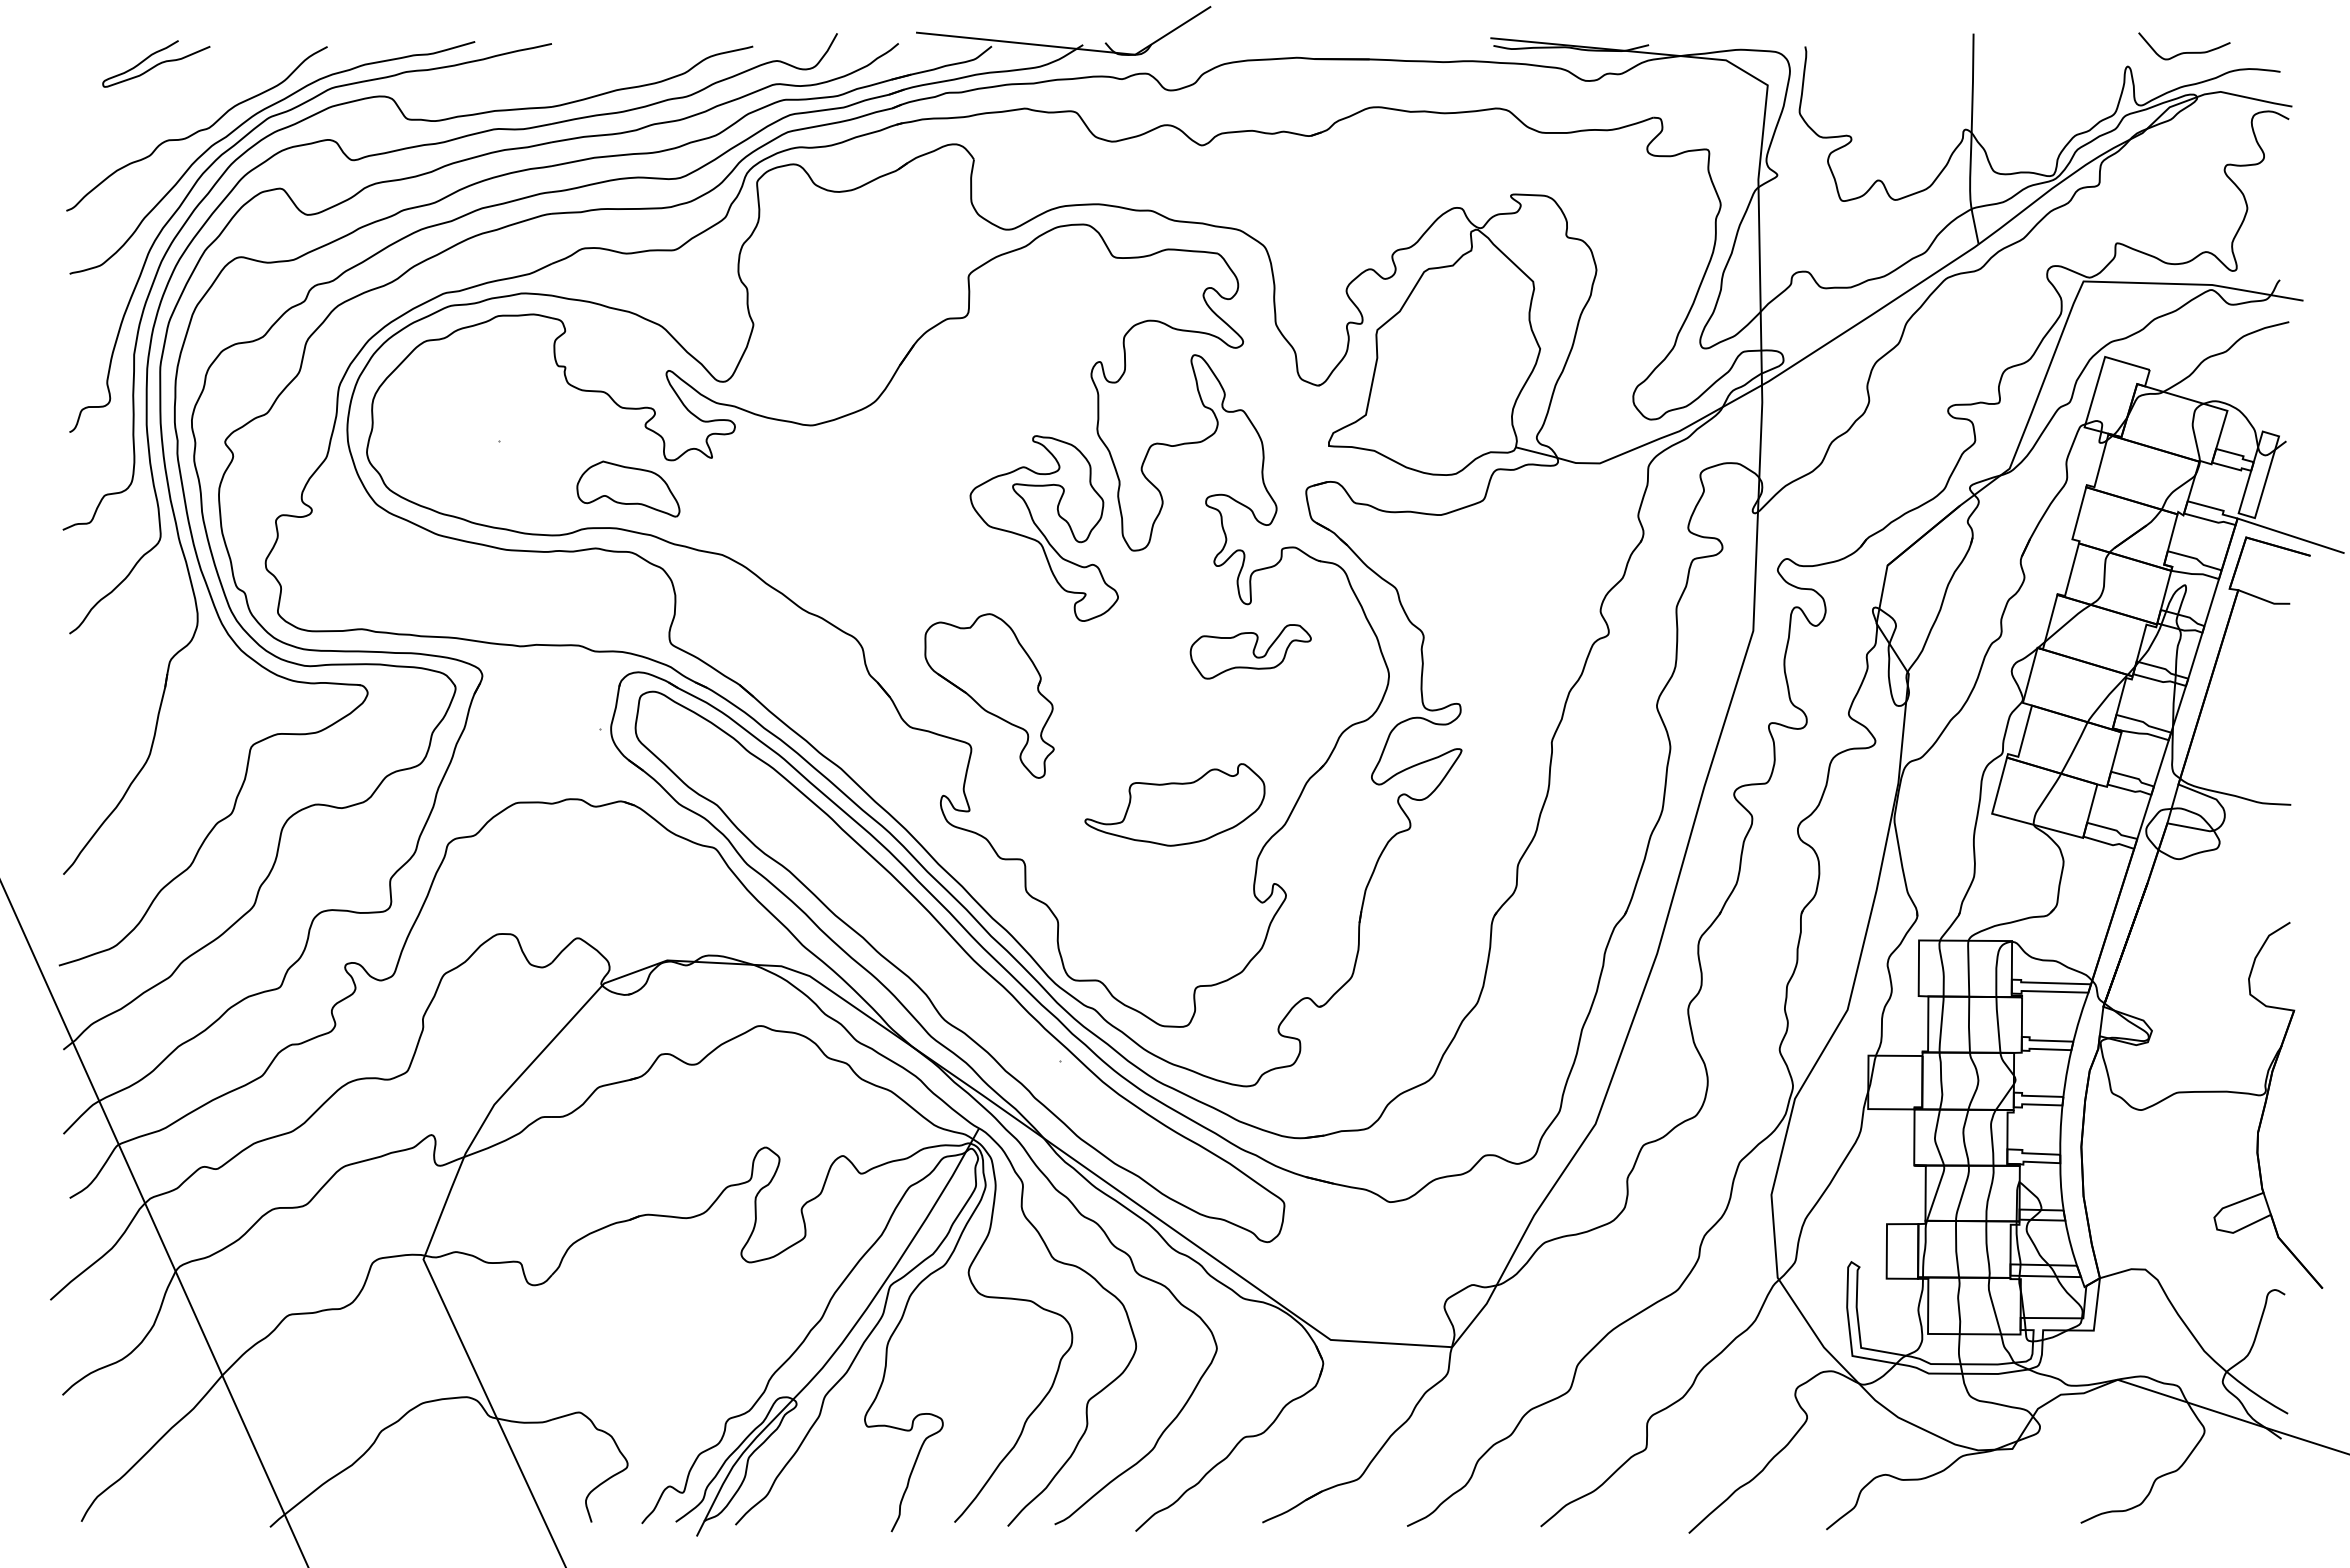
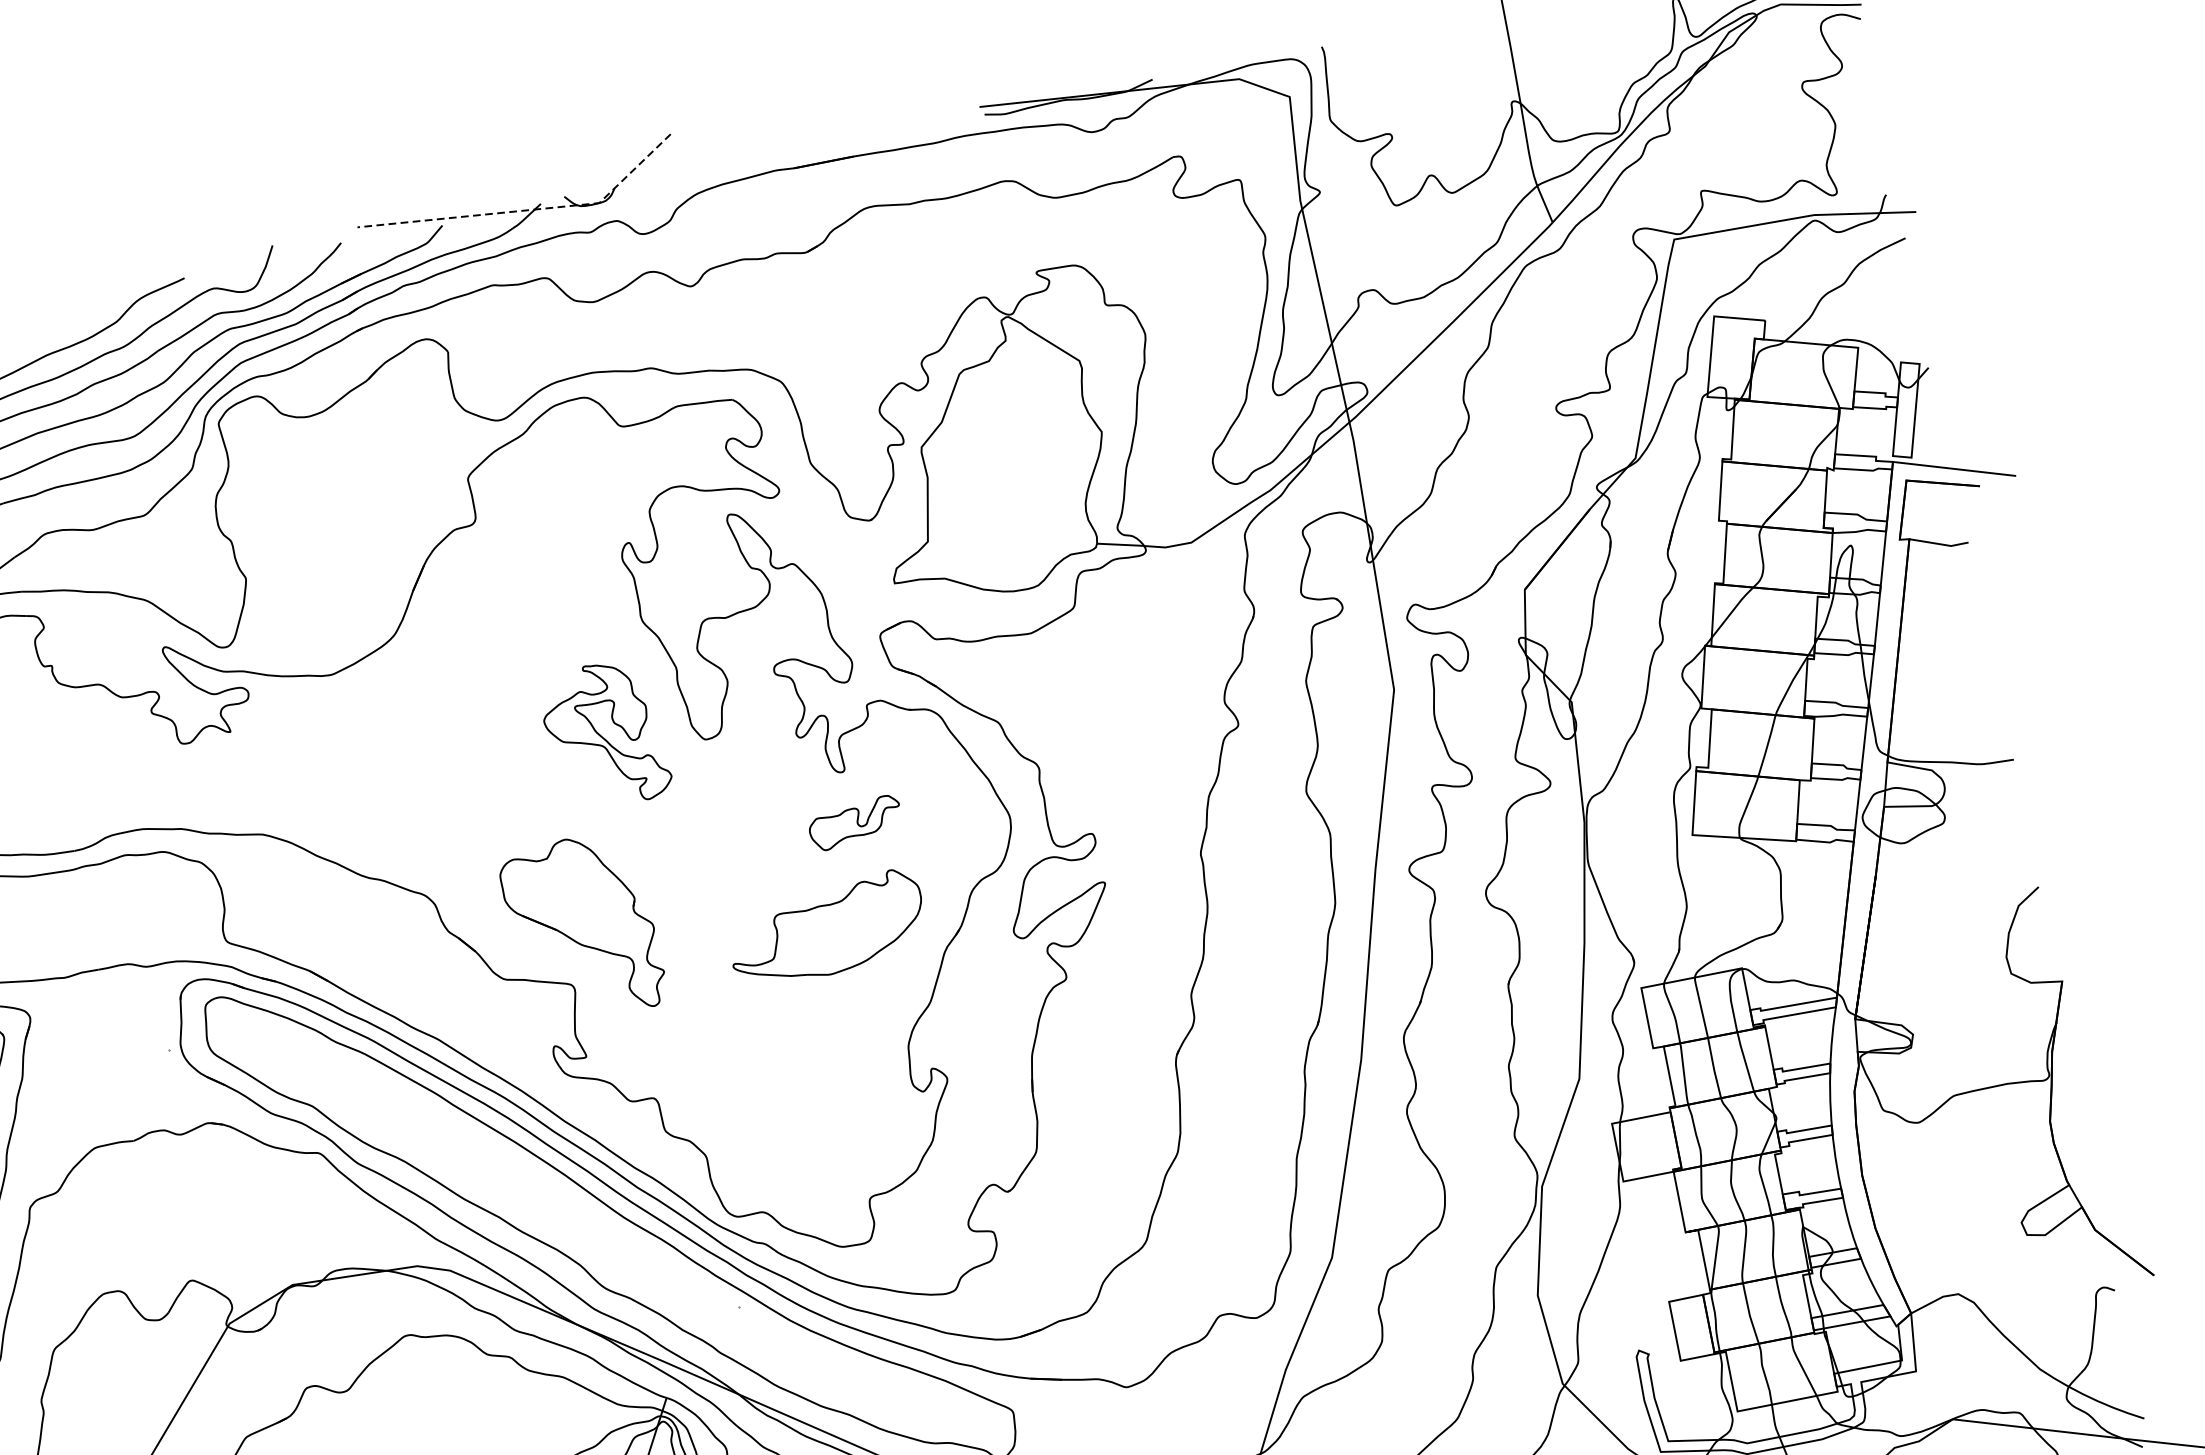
line: (1070, 48) -> (527, 210), solid -> dashed
part: (628, 488) -> (146, 783), removed
part: (1043, 528) -> (604, 735), size x0.7
part: (1250, 651) -> (855, 822), size x0.7
part: (1174, 804) -> (826, 928), moved

